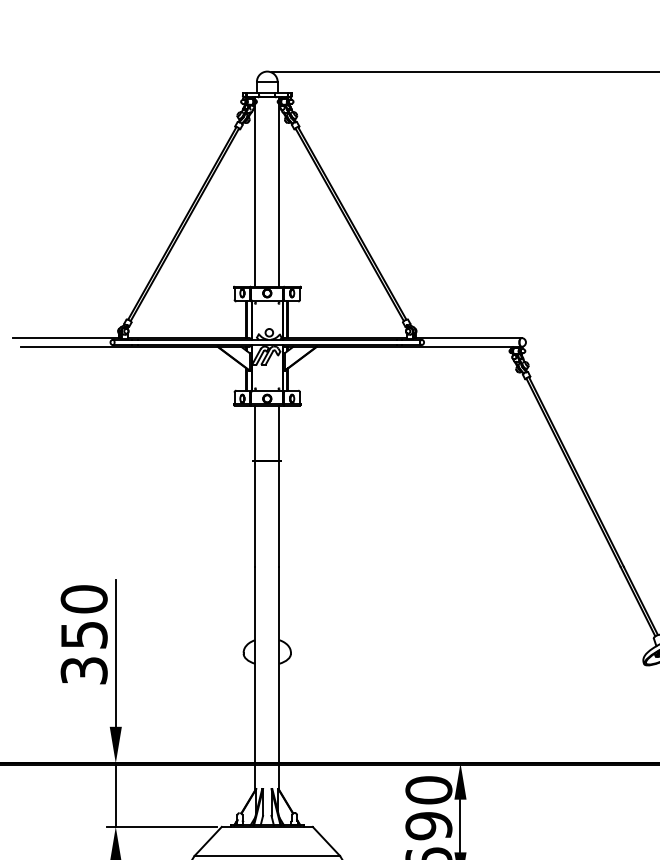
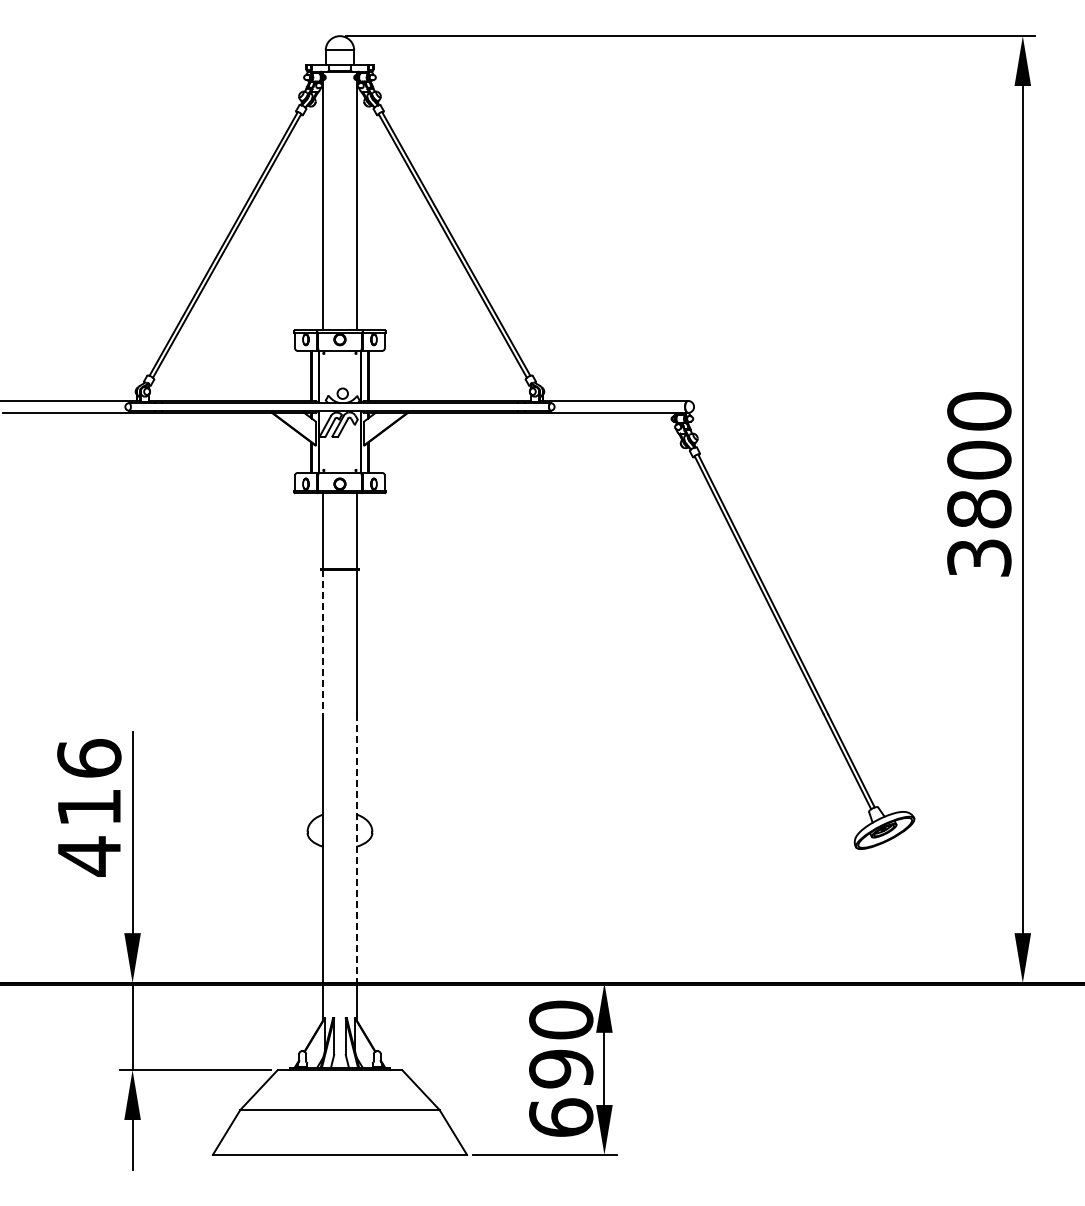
line: (255, 514) -> (323, 642), solid -> dashed
text: (84, 635) -> (89, 807), 350 -> 416
line: (279, 665) -> (356, 849), solid -> dashed

